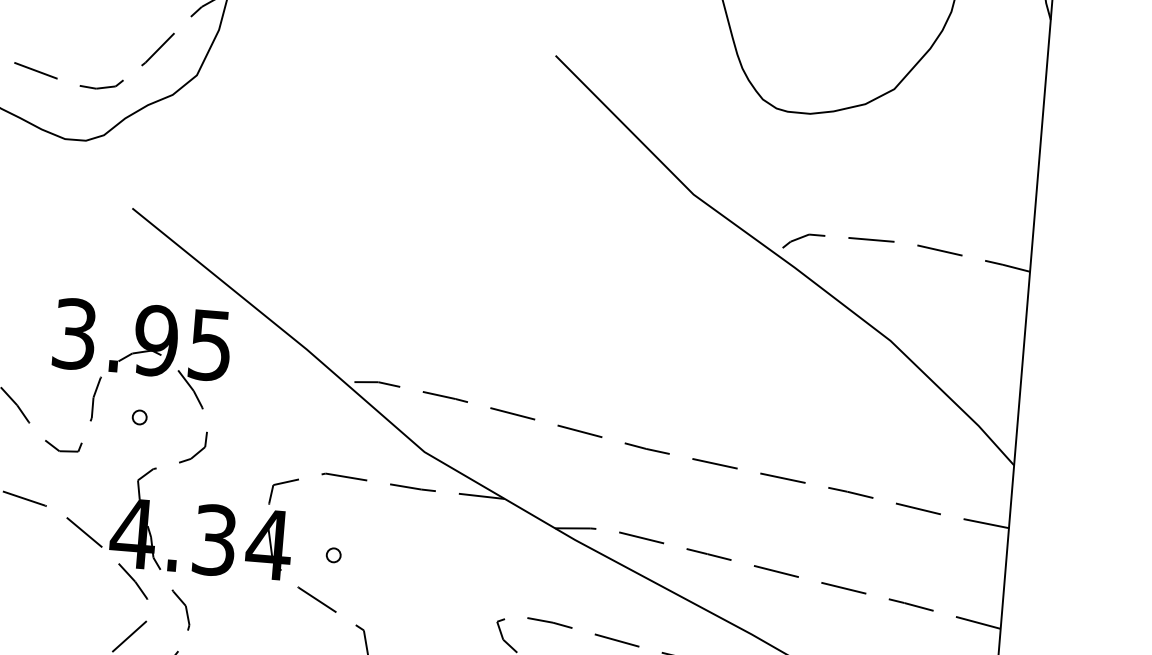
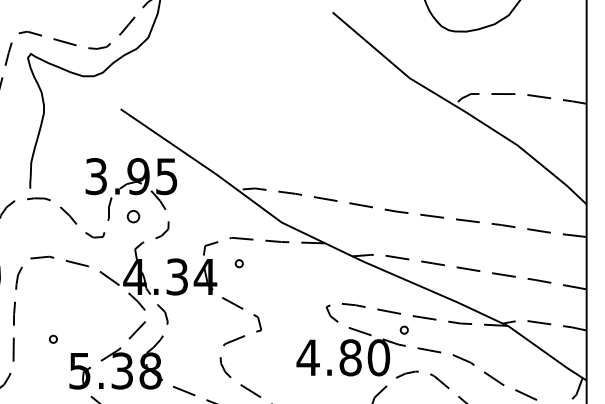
part: (138, 416) -> (132, 216), size x1.6
part: (332, 554) -> (238, 263), moved

